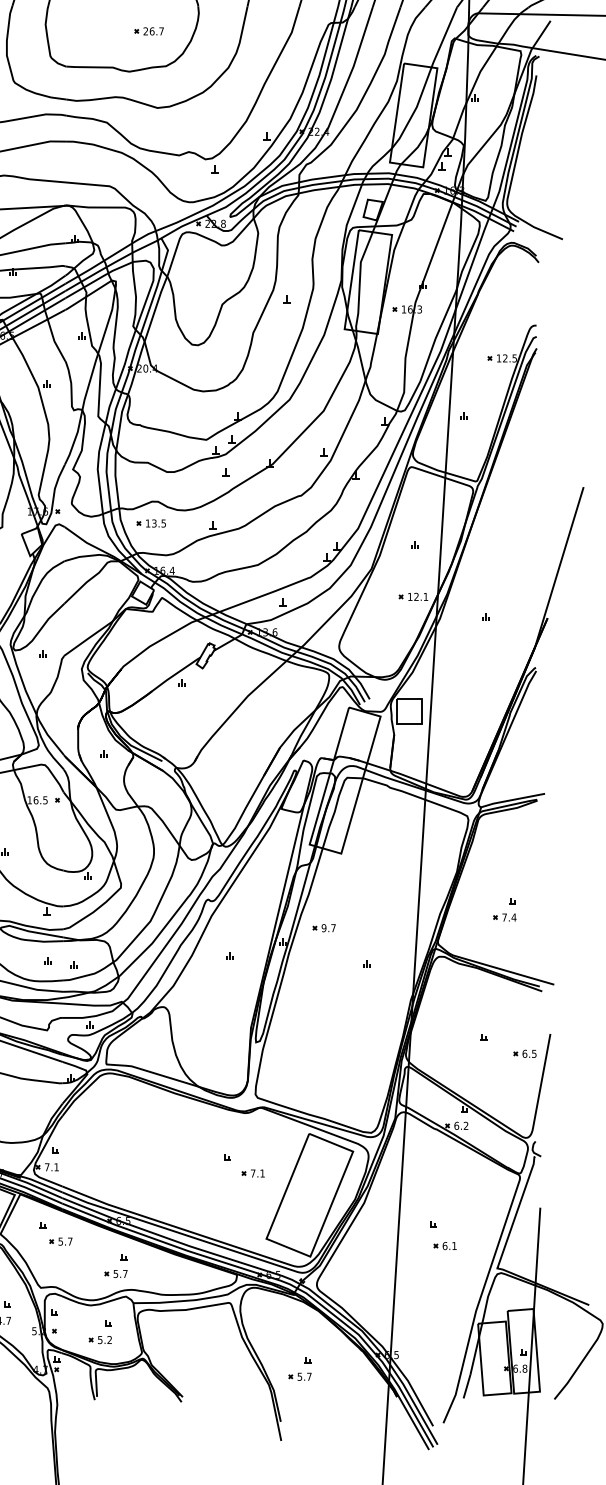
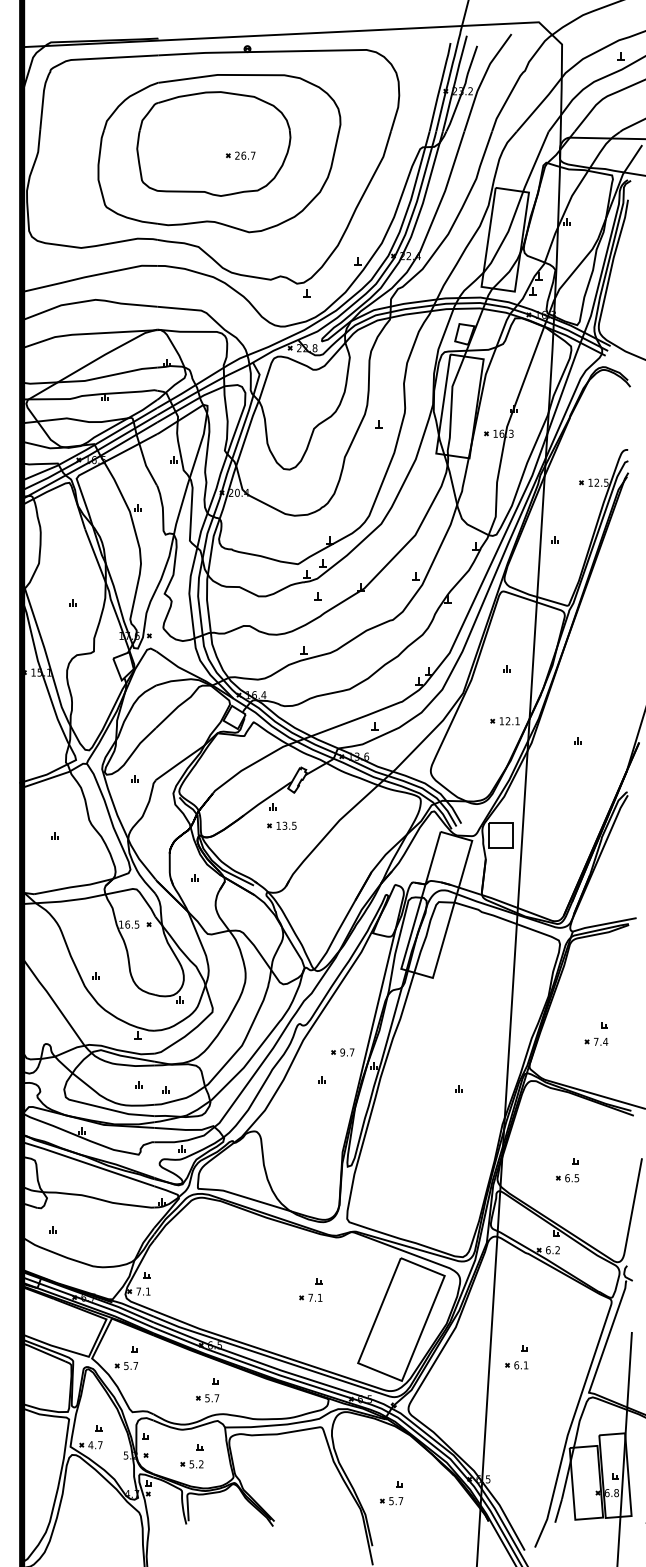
part: (150, 523) -> (281, 825), moved
part: (323, 928) -> (342, 1052), moved
part: (524, 1054) -> (567, 1178), moved
part: (252, 1173) -> (310, 1297), moved
part: (59, 1241) -> (125, 1365), moved
part: (444, 1246) -> (516, 1365), moved

